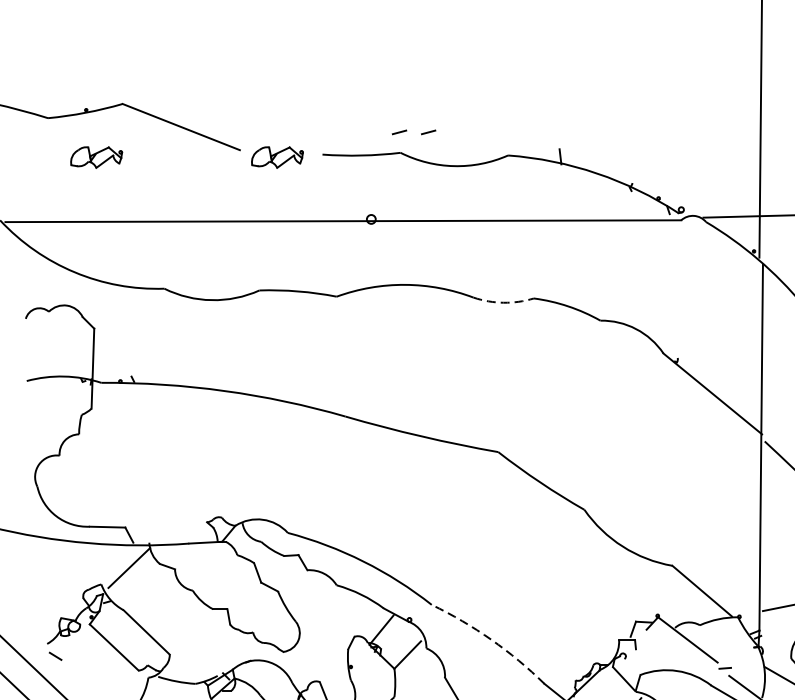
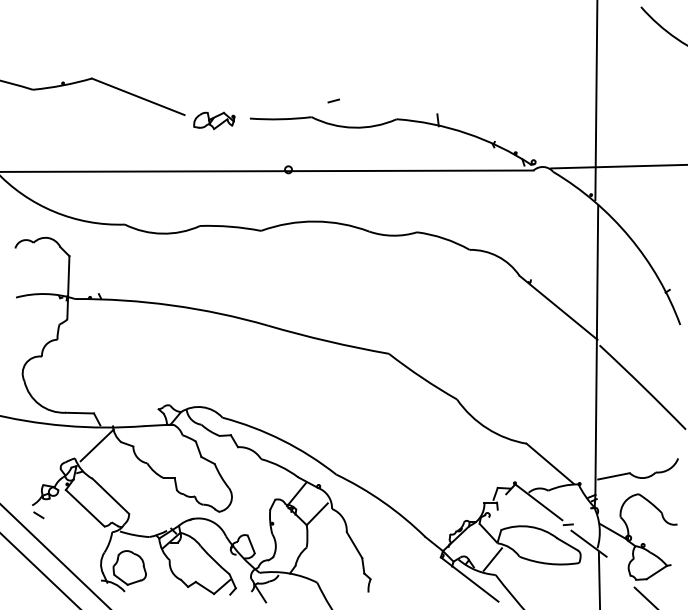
line: (399, 131) -> (310, 100), removed
part: (96, 157) -> (71, 120), removed
arc: (504, 302) -> (393, 235), dashed -> solid
arc: (491, 640) -> (383, 502), dashed -> solid

